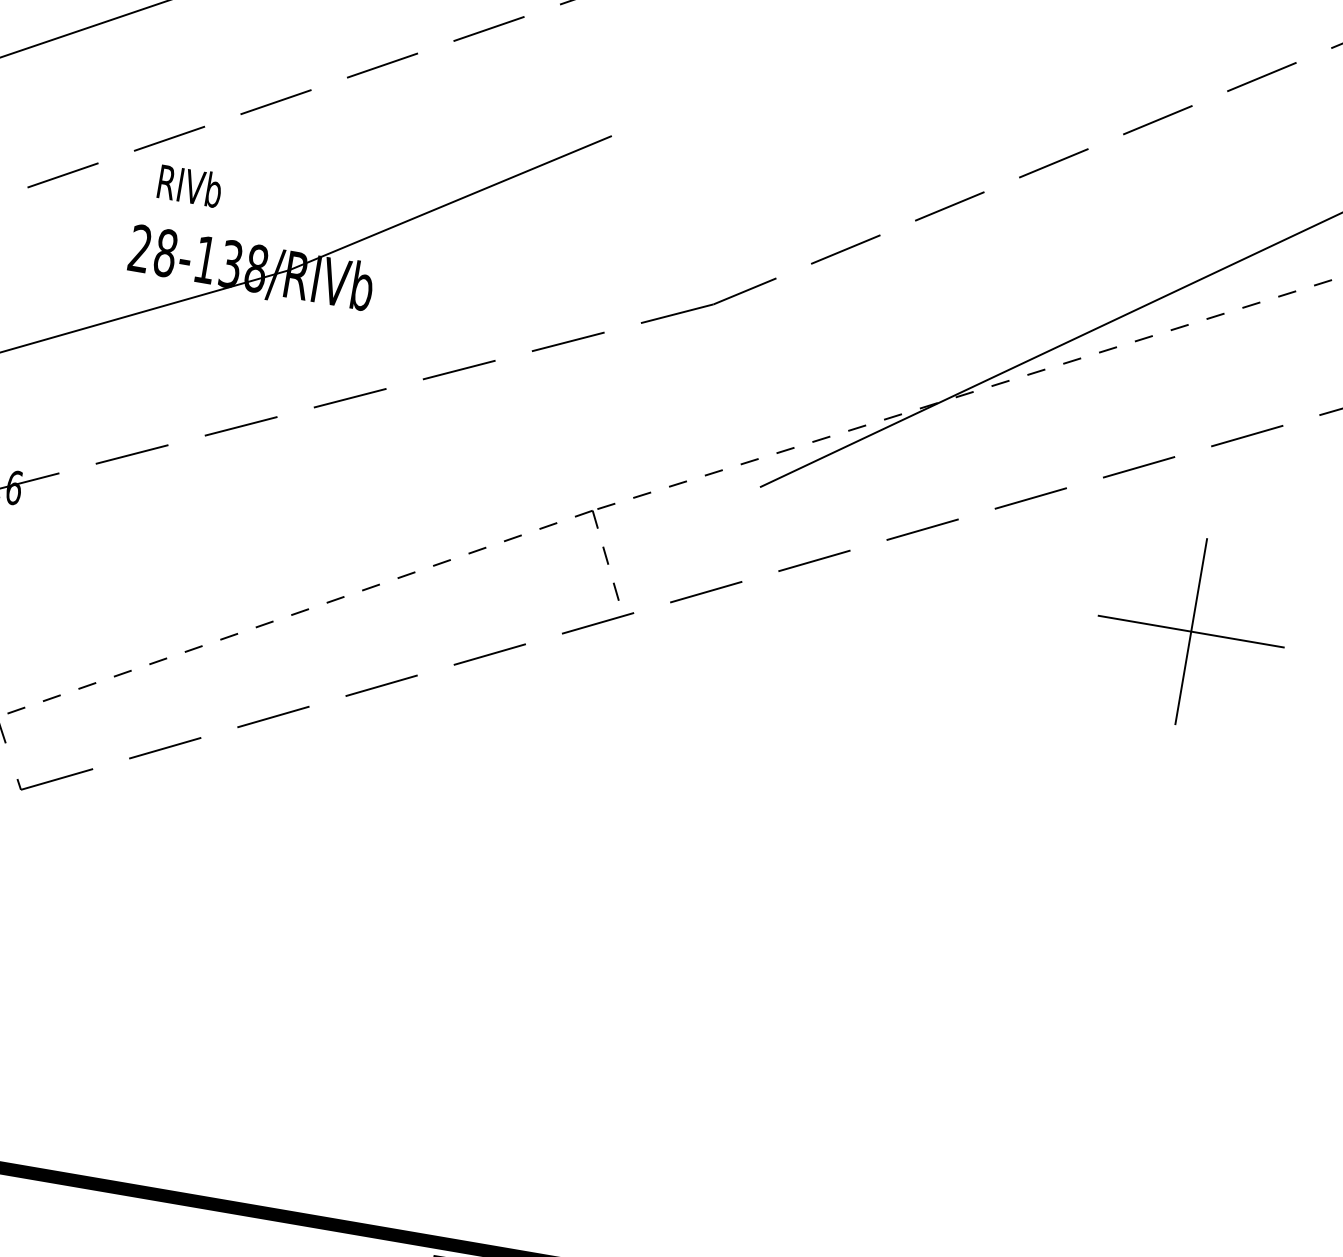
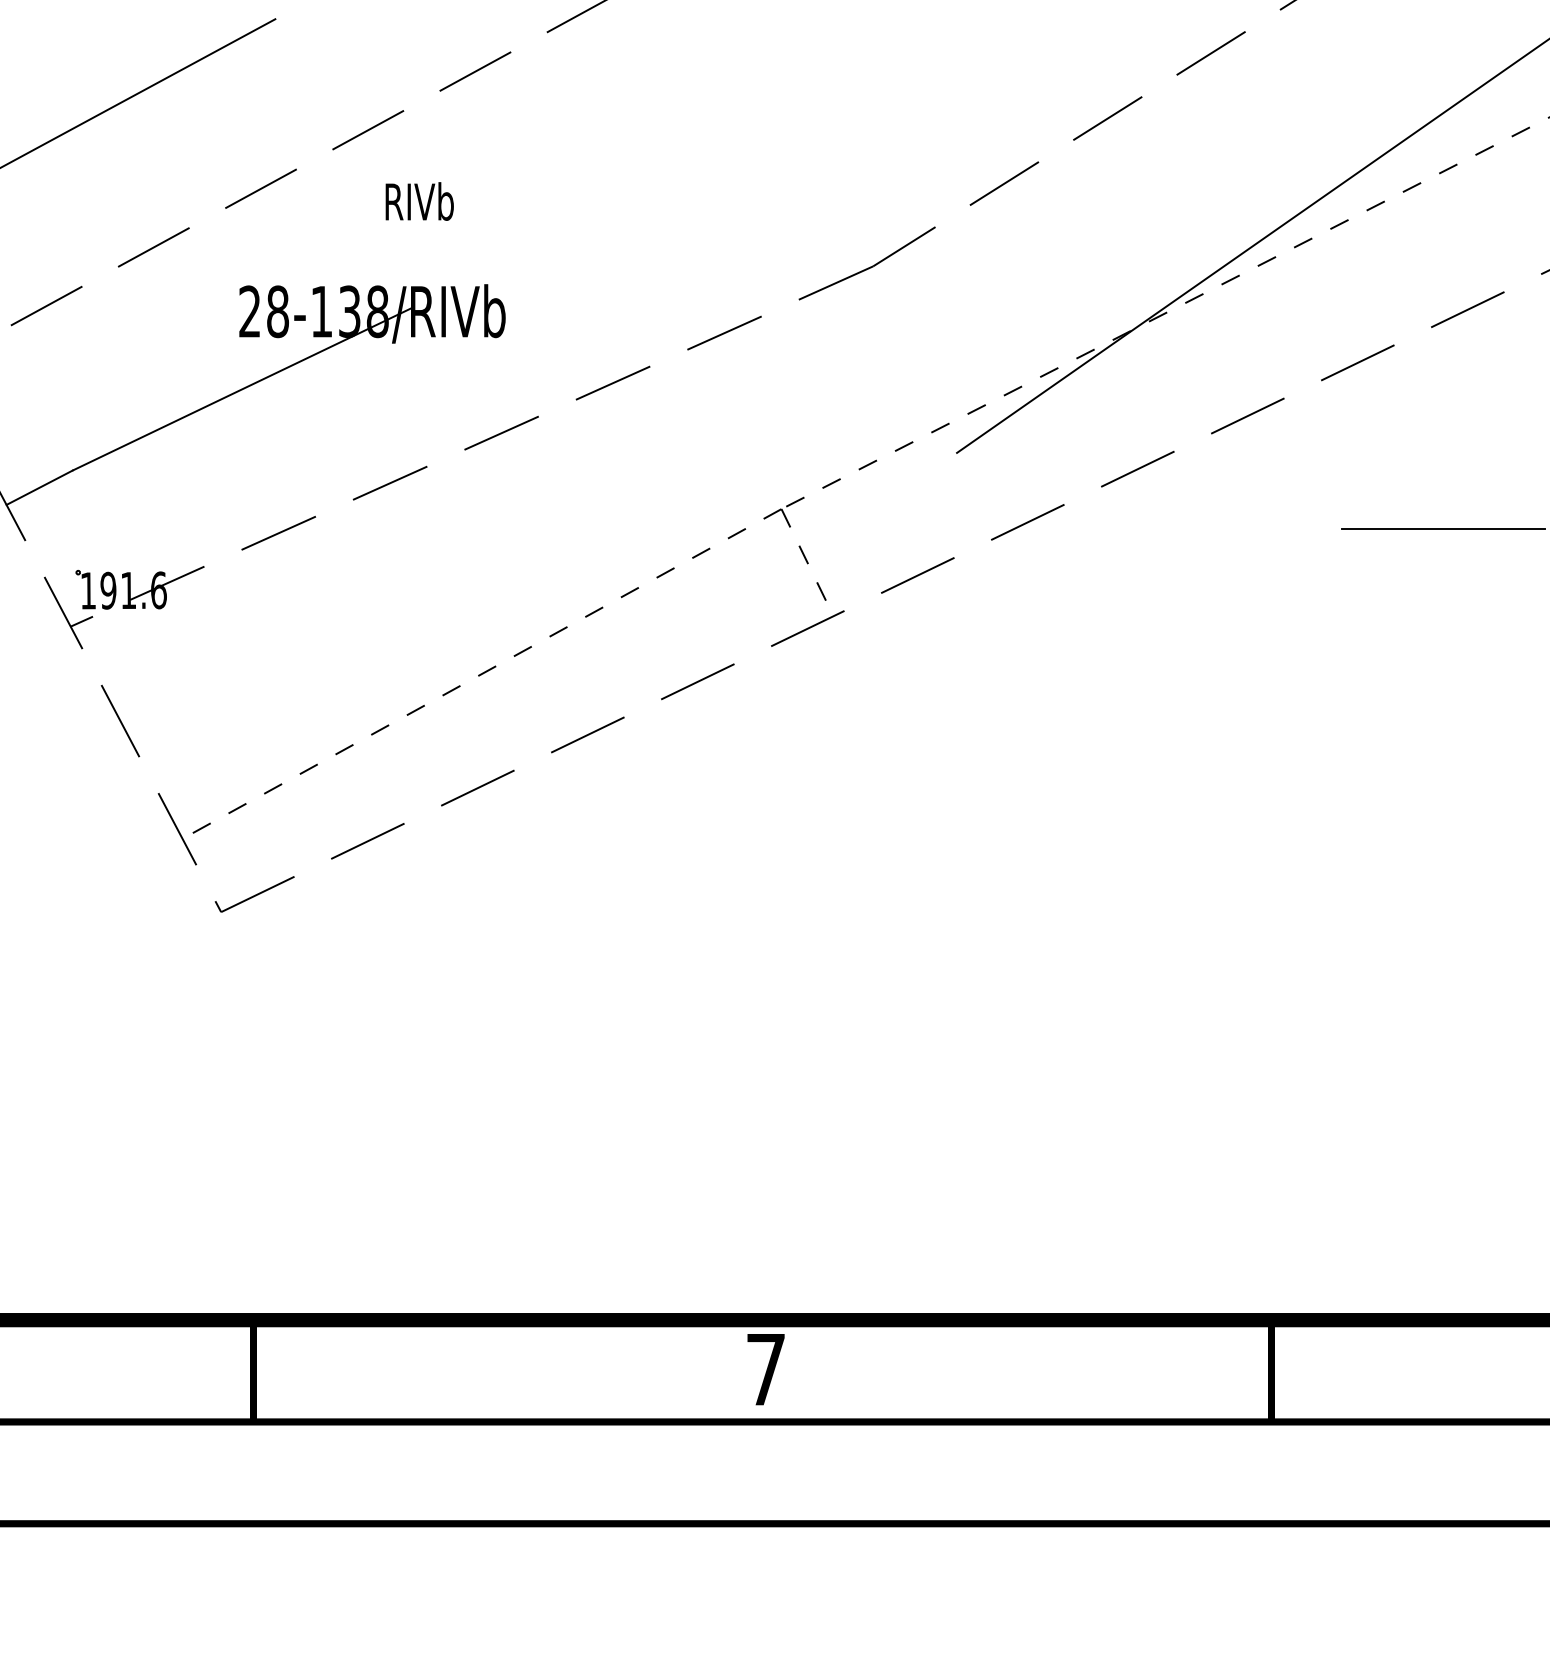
text: (189, 185) -> (419, 201), moved
line: (449, 203) -> (572, 206), removed
line: (1191, 631) -> (1443, 528), removed

